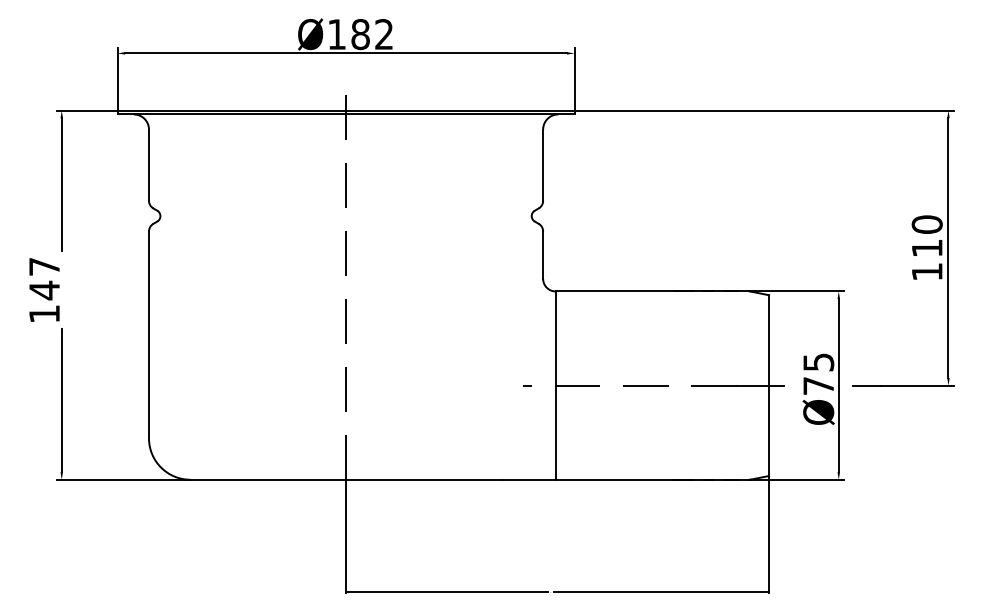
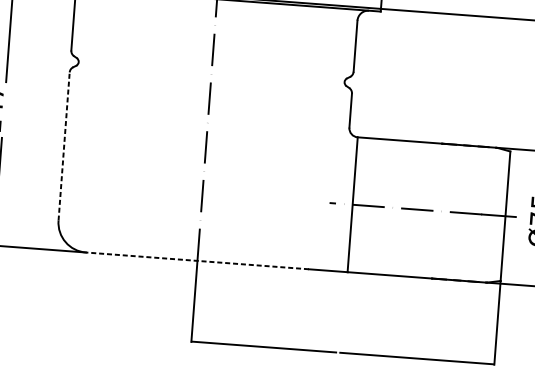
line: (149, 334) -> (64, 146), solid -> dashed
line: (346, 479) -> (197, 260), solid -> dashed

